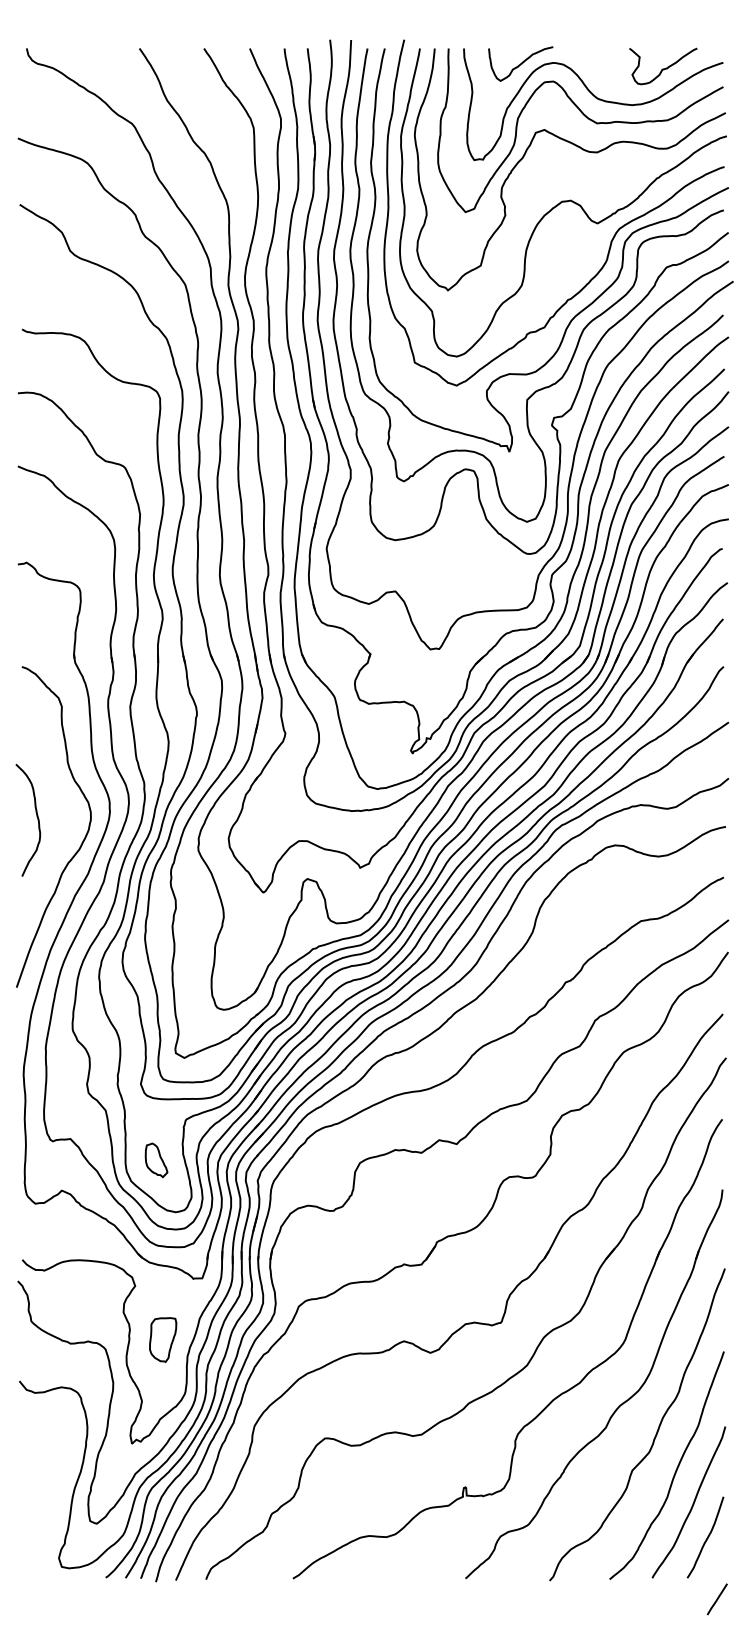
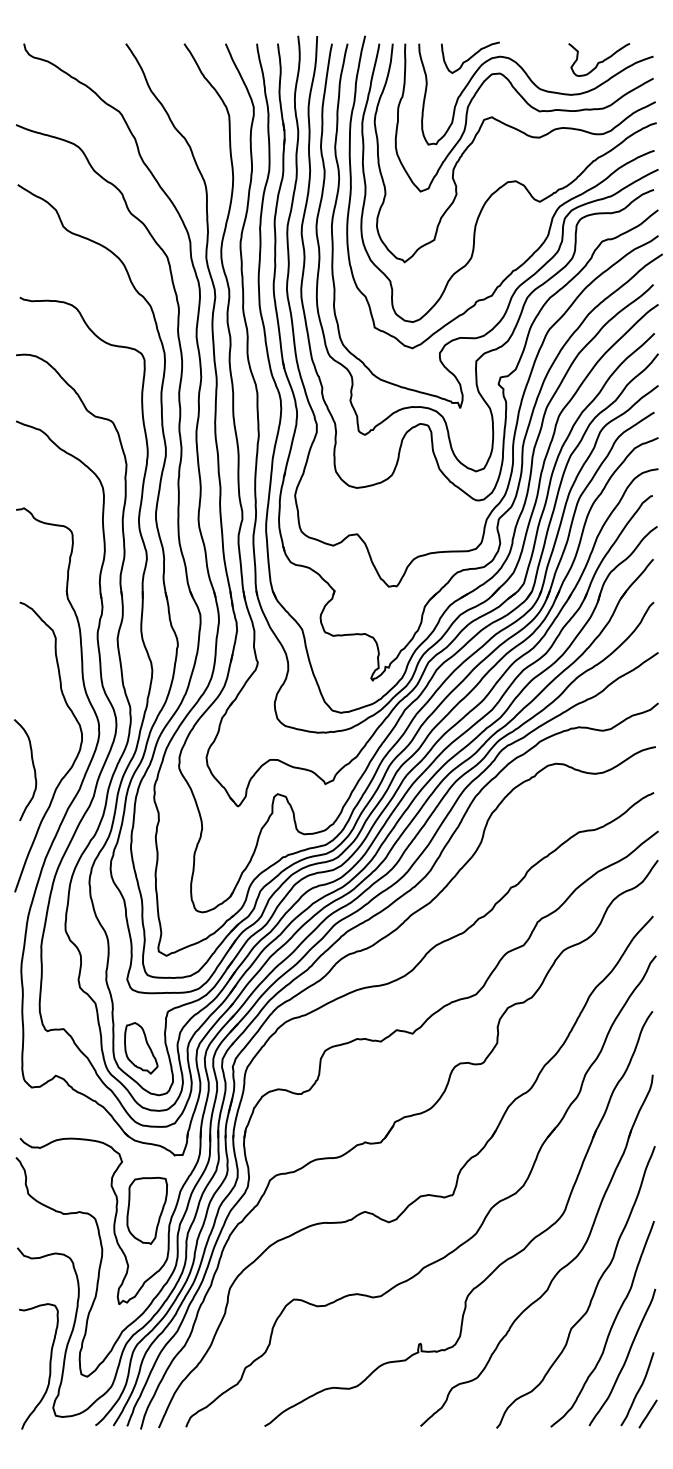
curve: (36, 816) -> (32, 766), moved
part: (156, 1160) -> (141, 1048), size x1.67
part: (163, 1339) -> (147, 1210), size x1.67
curve: (54, 1512) -> (49, 1366), added
line: (716, 1598) -> (647, 1413), moved

